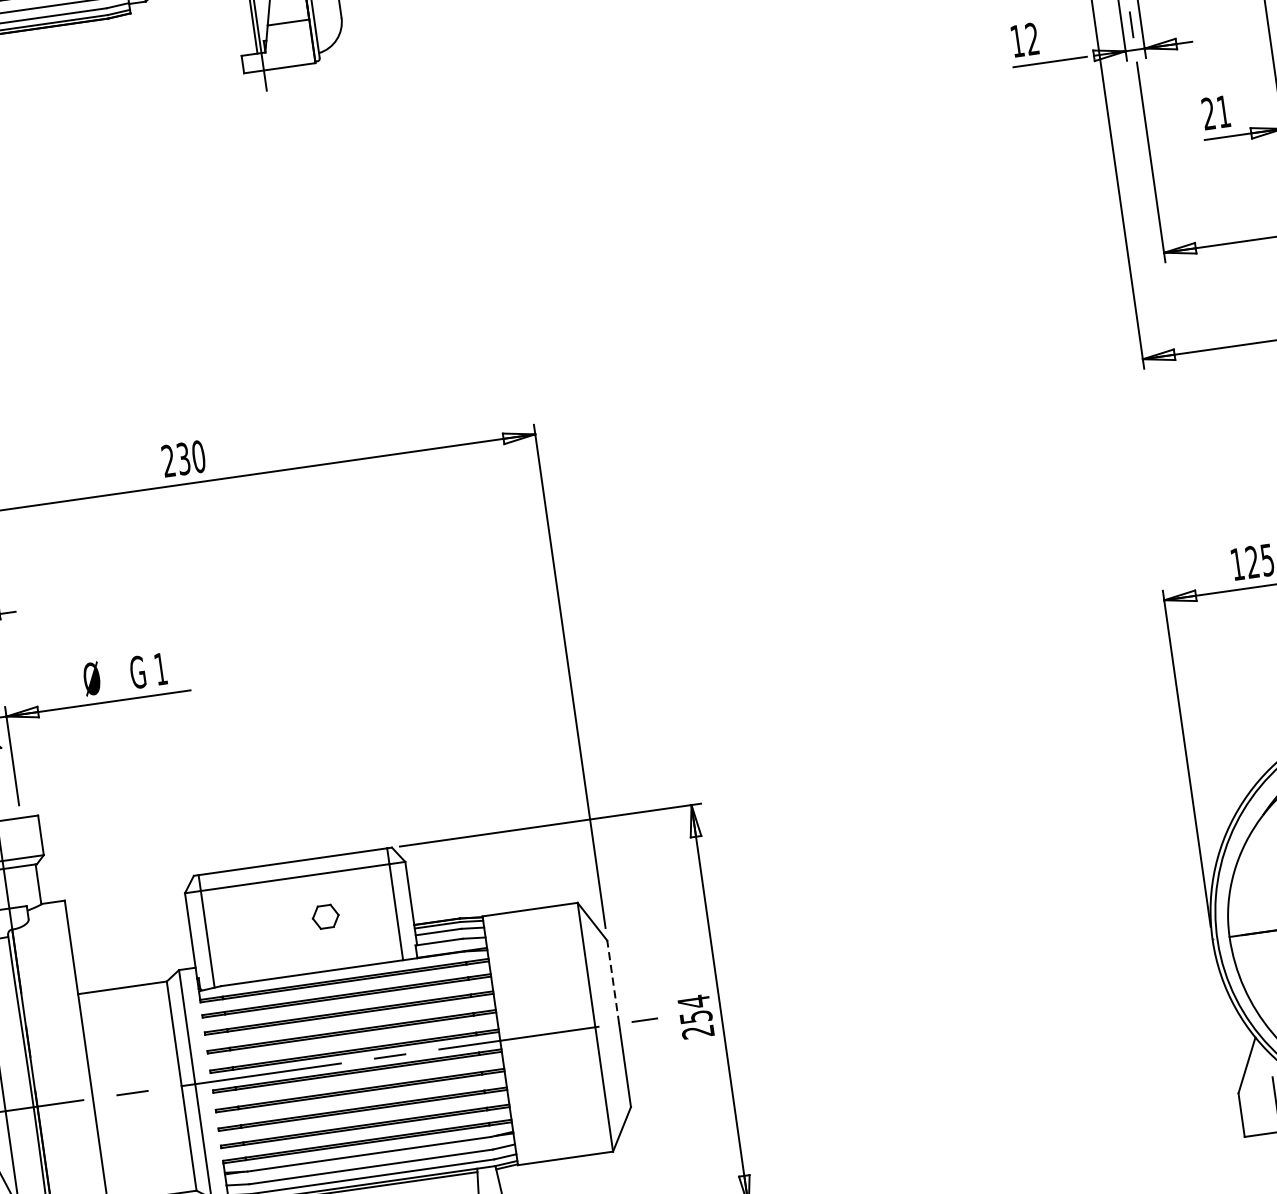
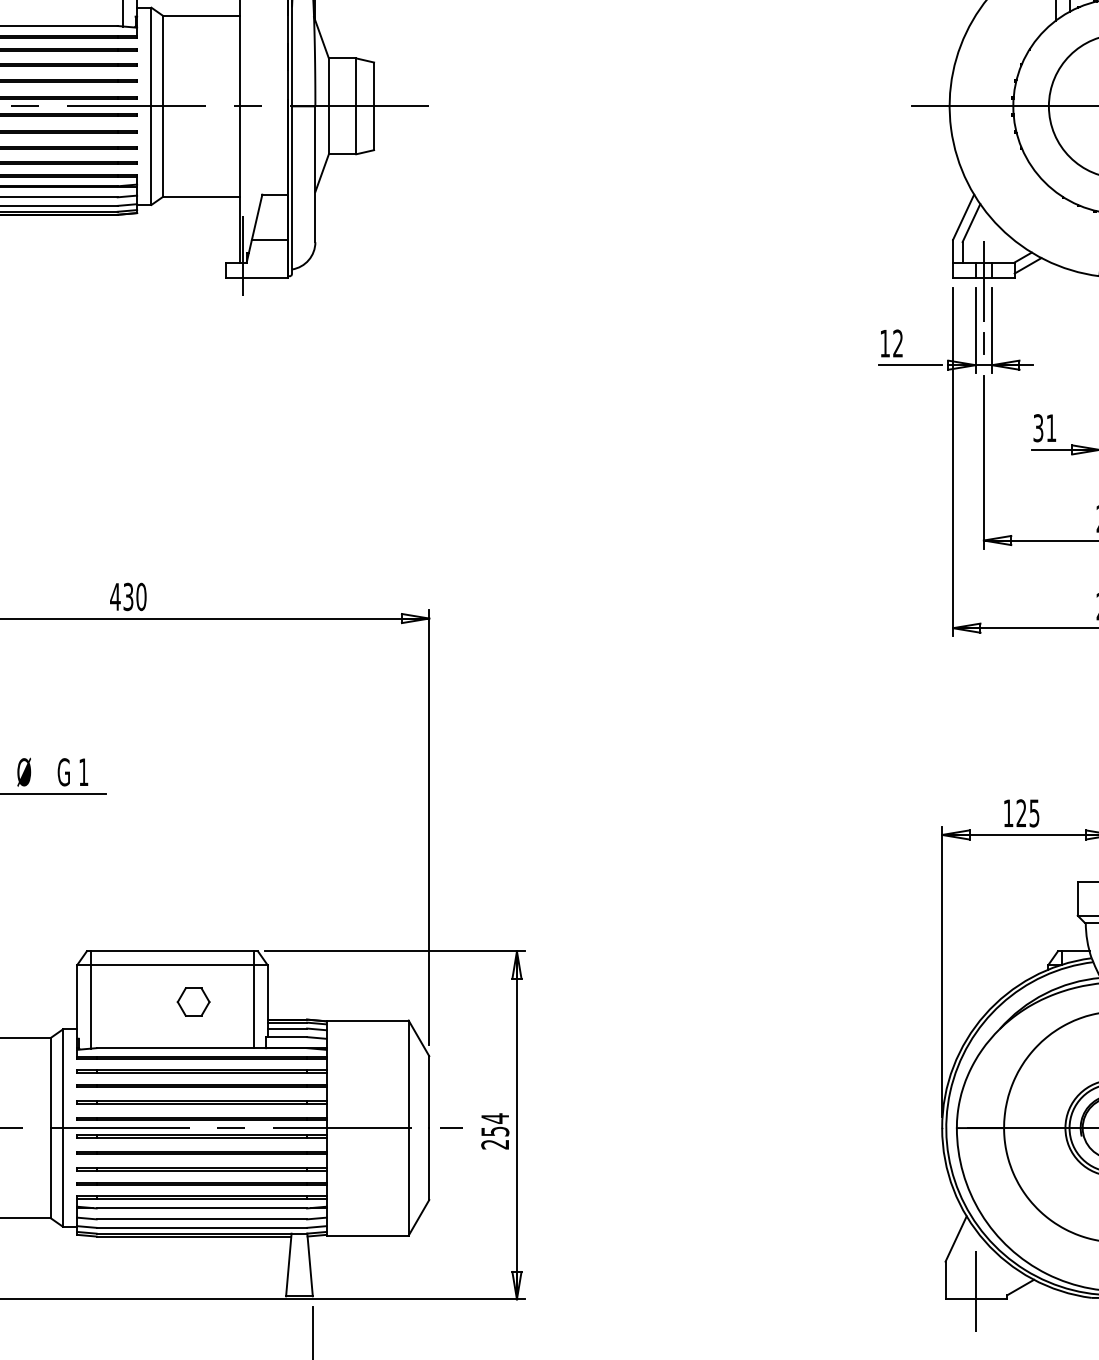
text: (1208, 114) -> (1038, 428), 21 -> 31
text: (168, 460) -> (115, 596), 230 -> 430
part: (325, 916) -> (193, 1001), size x1.43
line: (613, 982) -> (429, 1092), dashed -> solid

